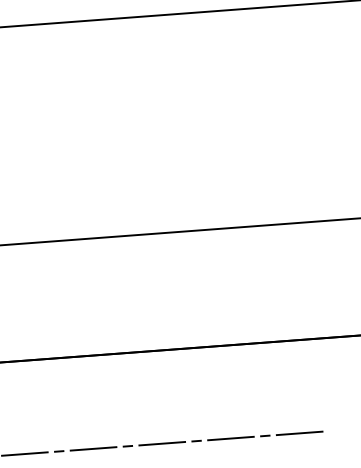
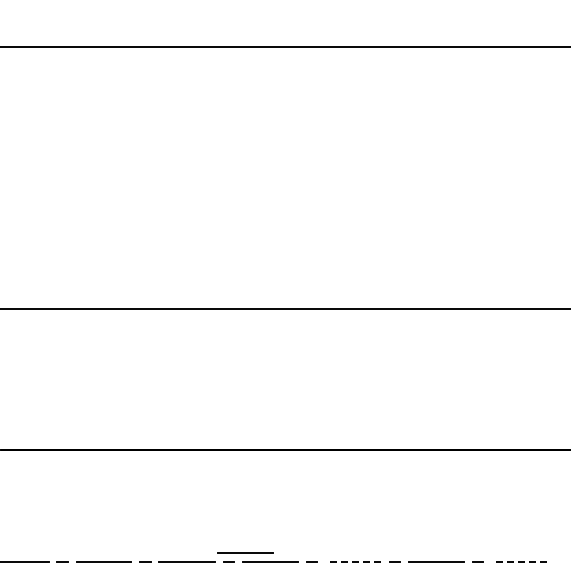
line: (299, 433) -> (519, 562), solid -> dashed
line: (72, 442) -> (245, 552), added
line: (162, 443) -> (353, 562), solid -> dashed

